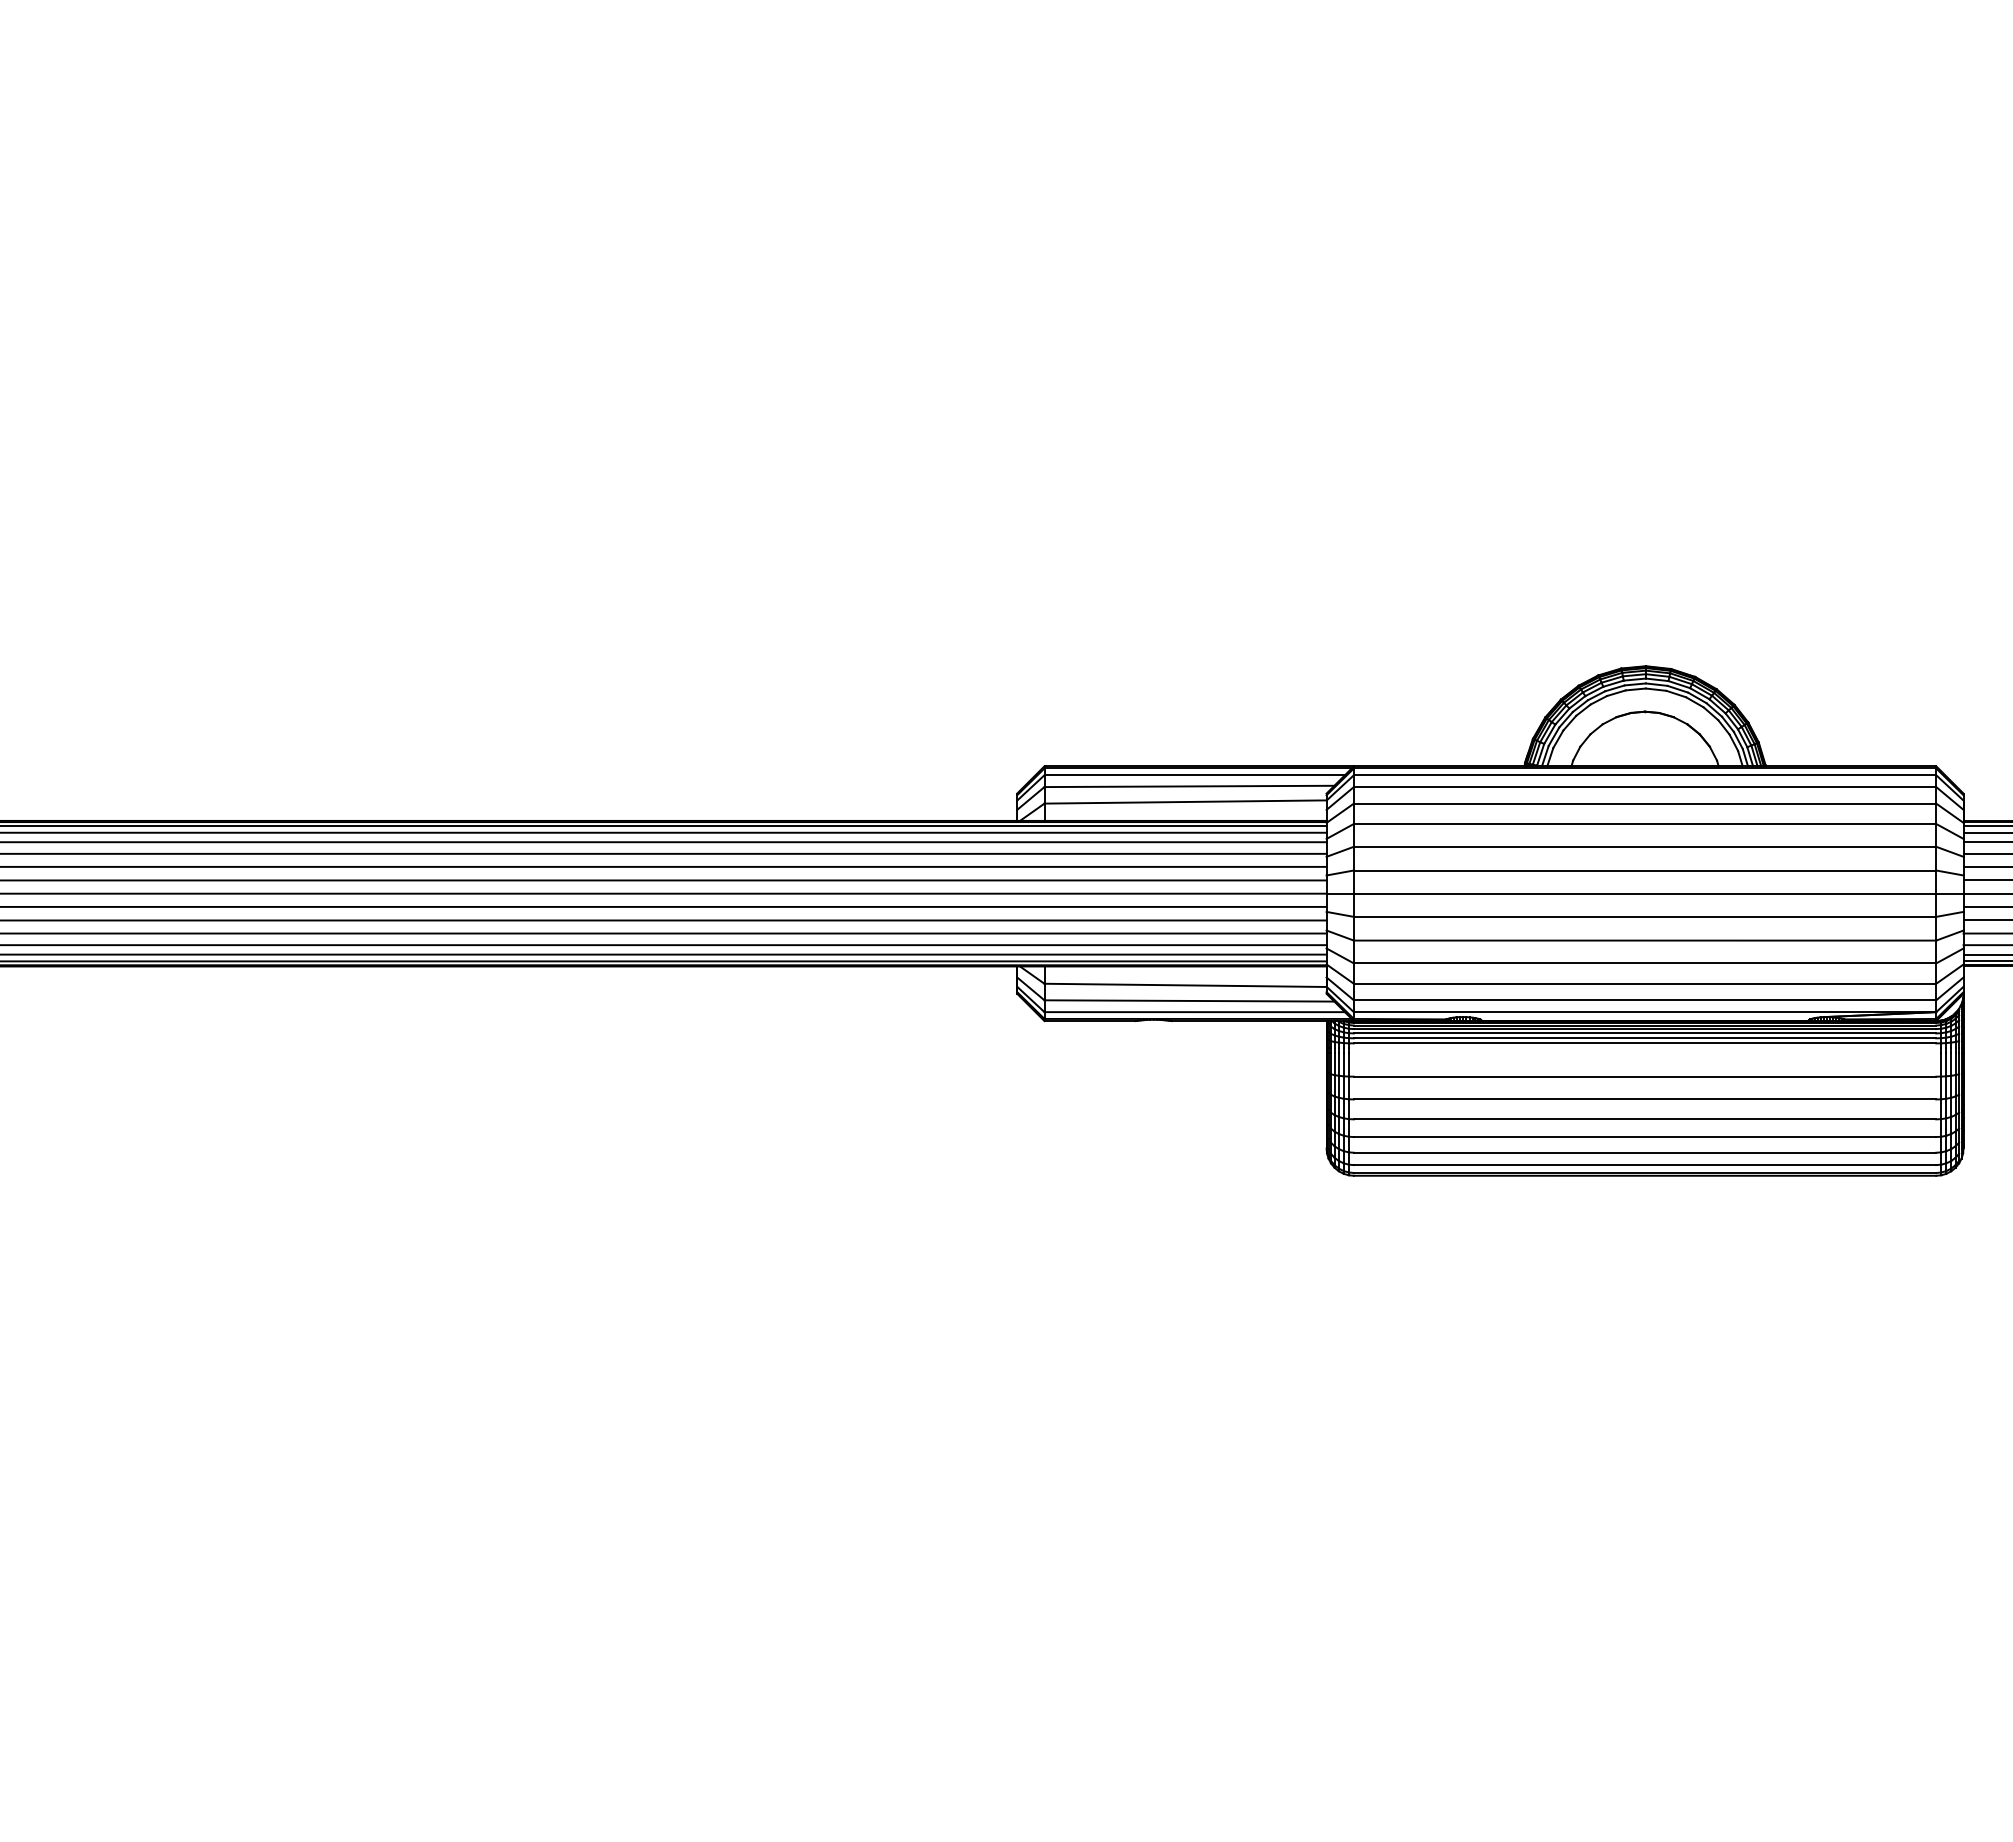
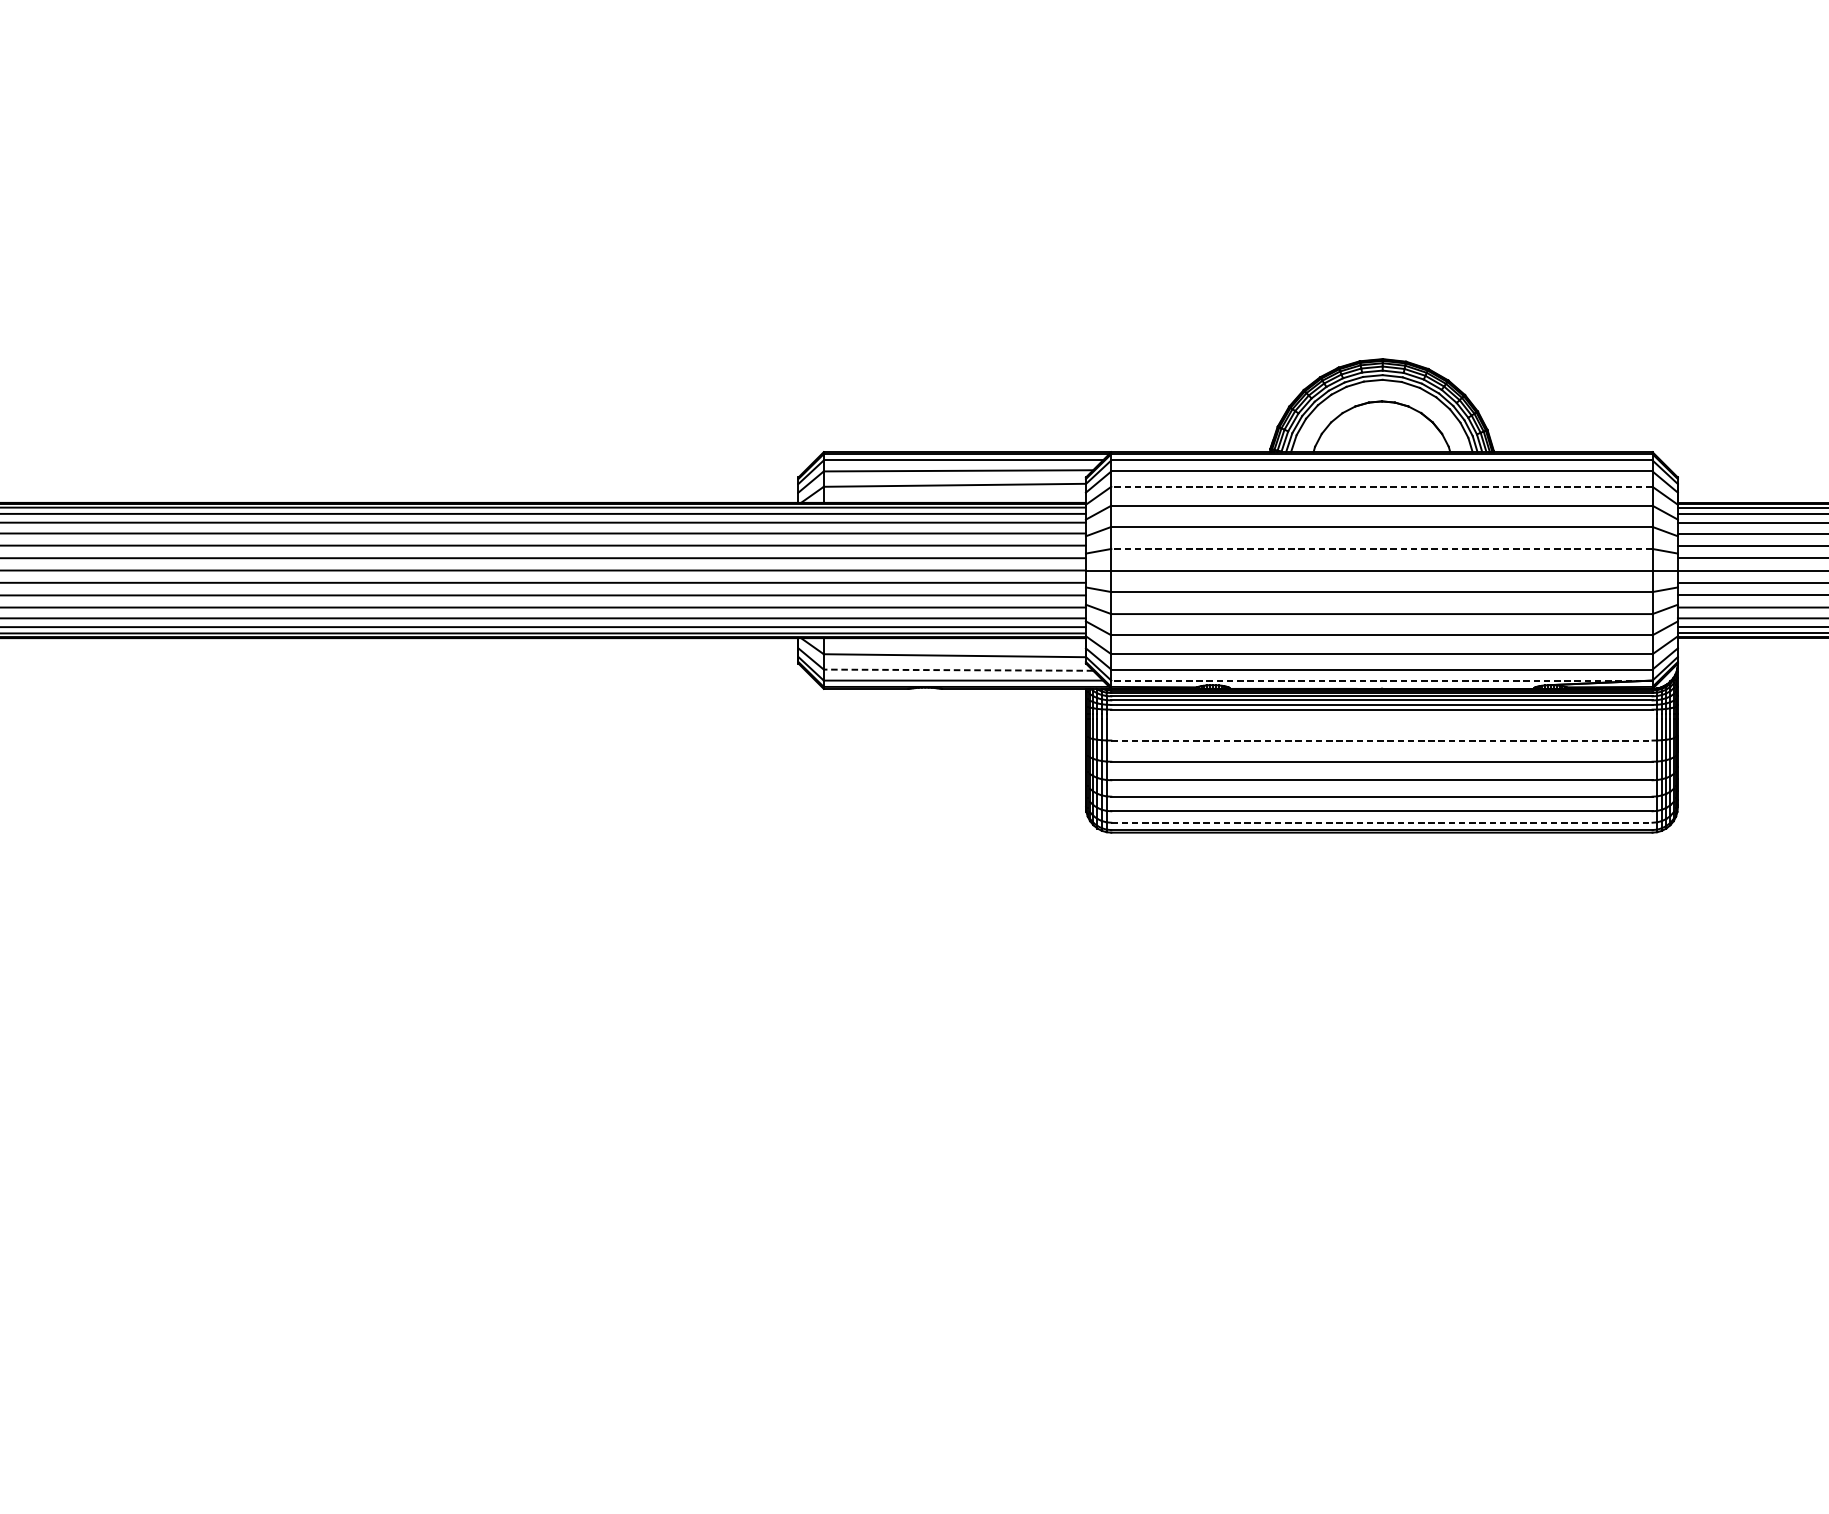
line: (1644, 803) -> (1381, 486), solid -> dashed
line: (1644, 870) -> (1381, 548), solid -> dashed
line: (1189, 1000) -> (958, 669), solid -> dashed
line: (1644, 1012) -> (1381, 680), solid -> dashed
line: (1645, 1076) -> (1382, 740), solid -> dashed
line: (1645, 1165) -> (1382, 823), solid -> dashed

